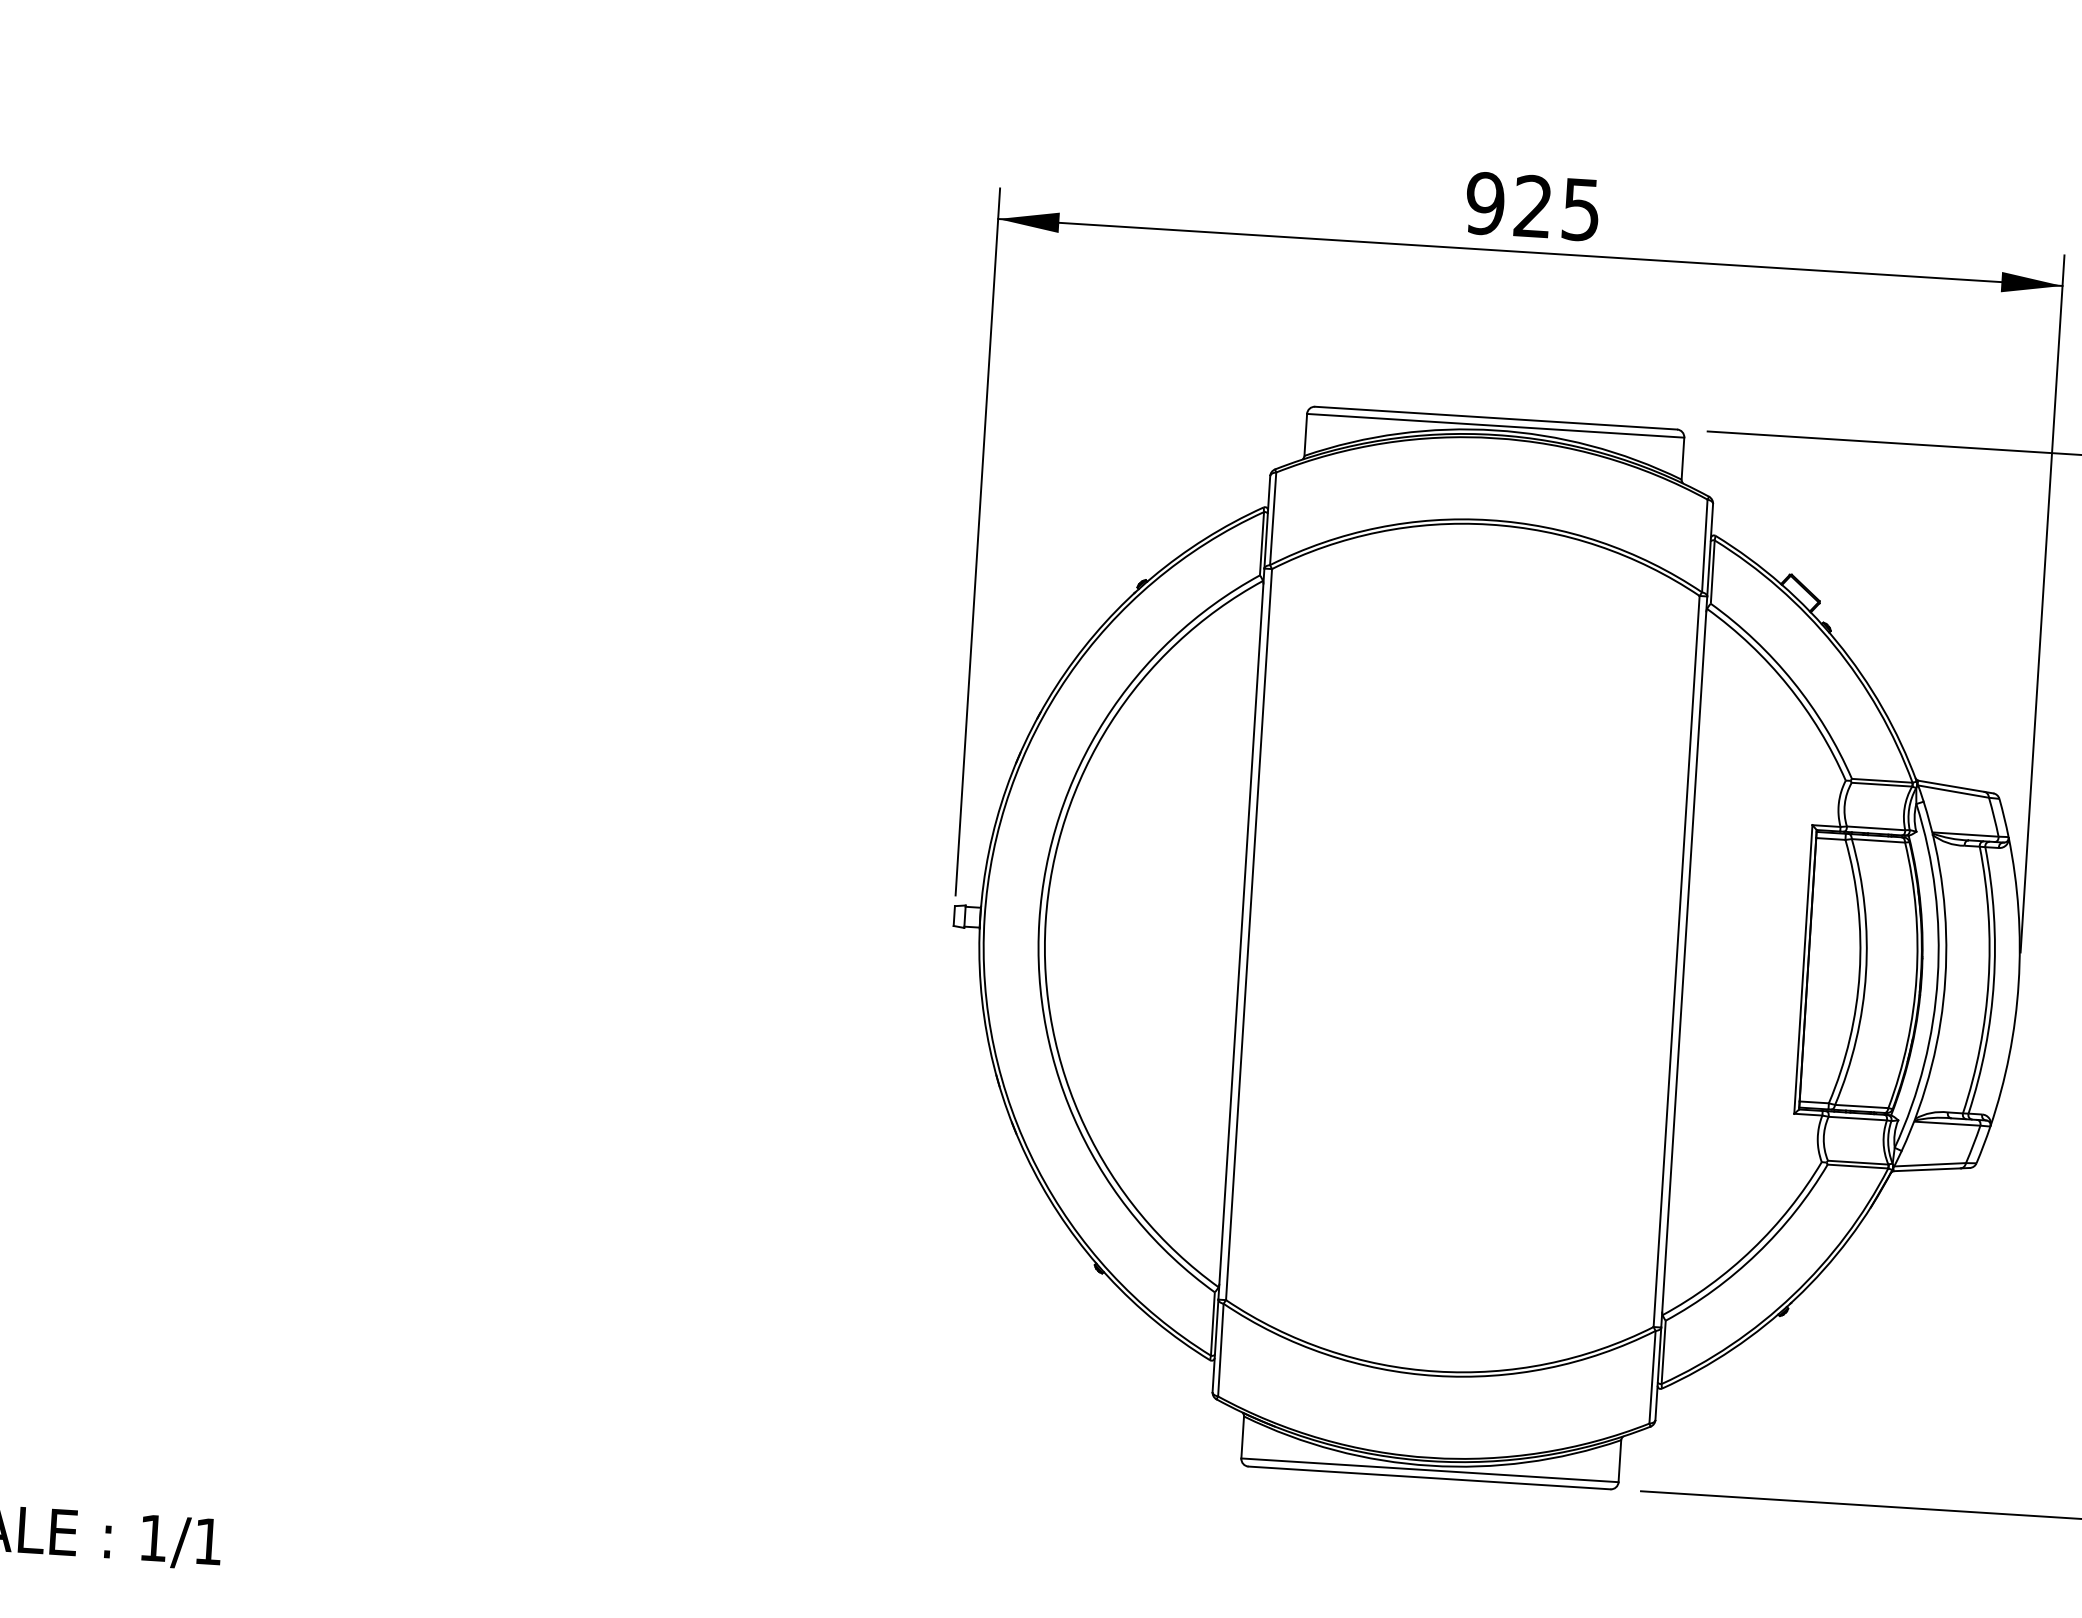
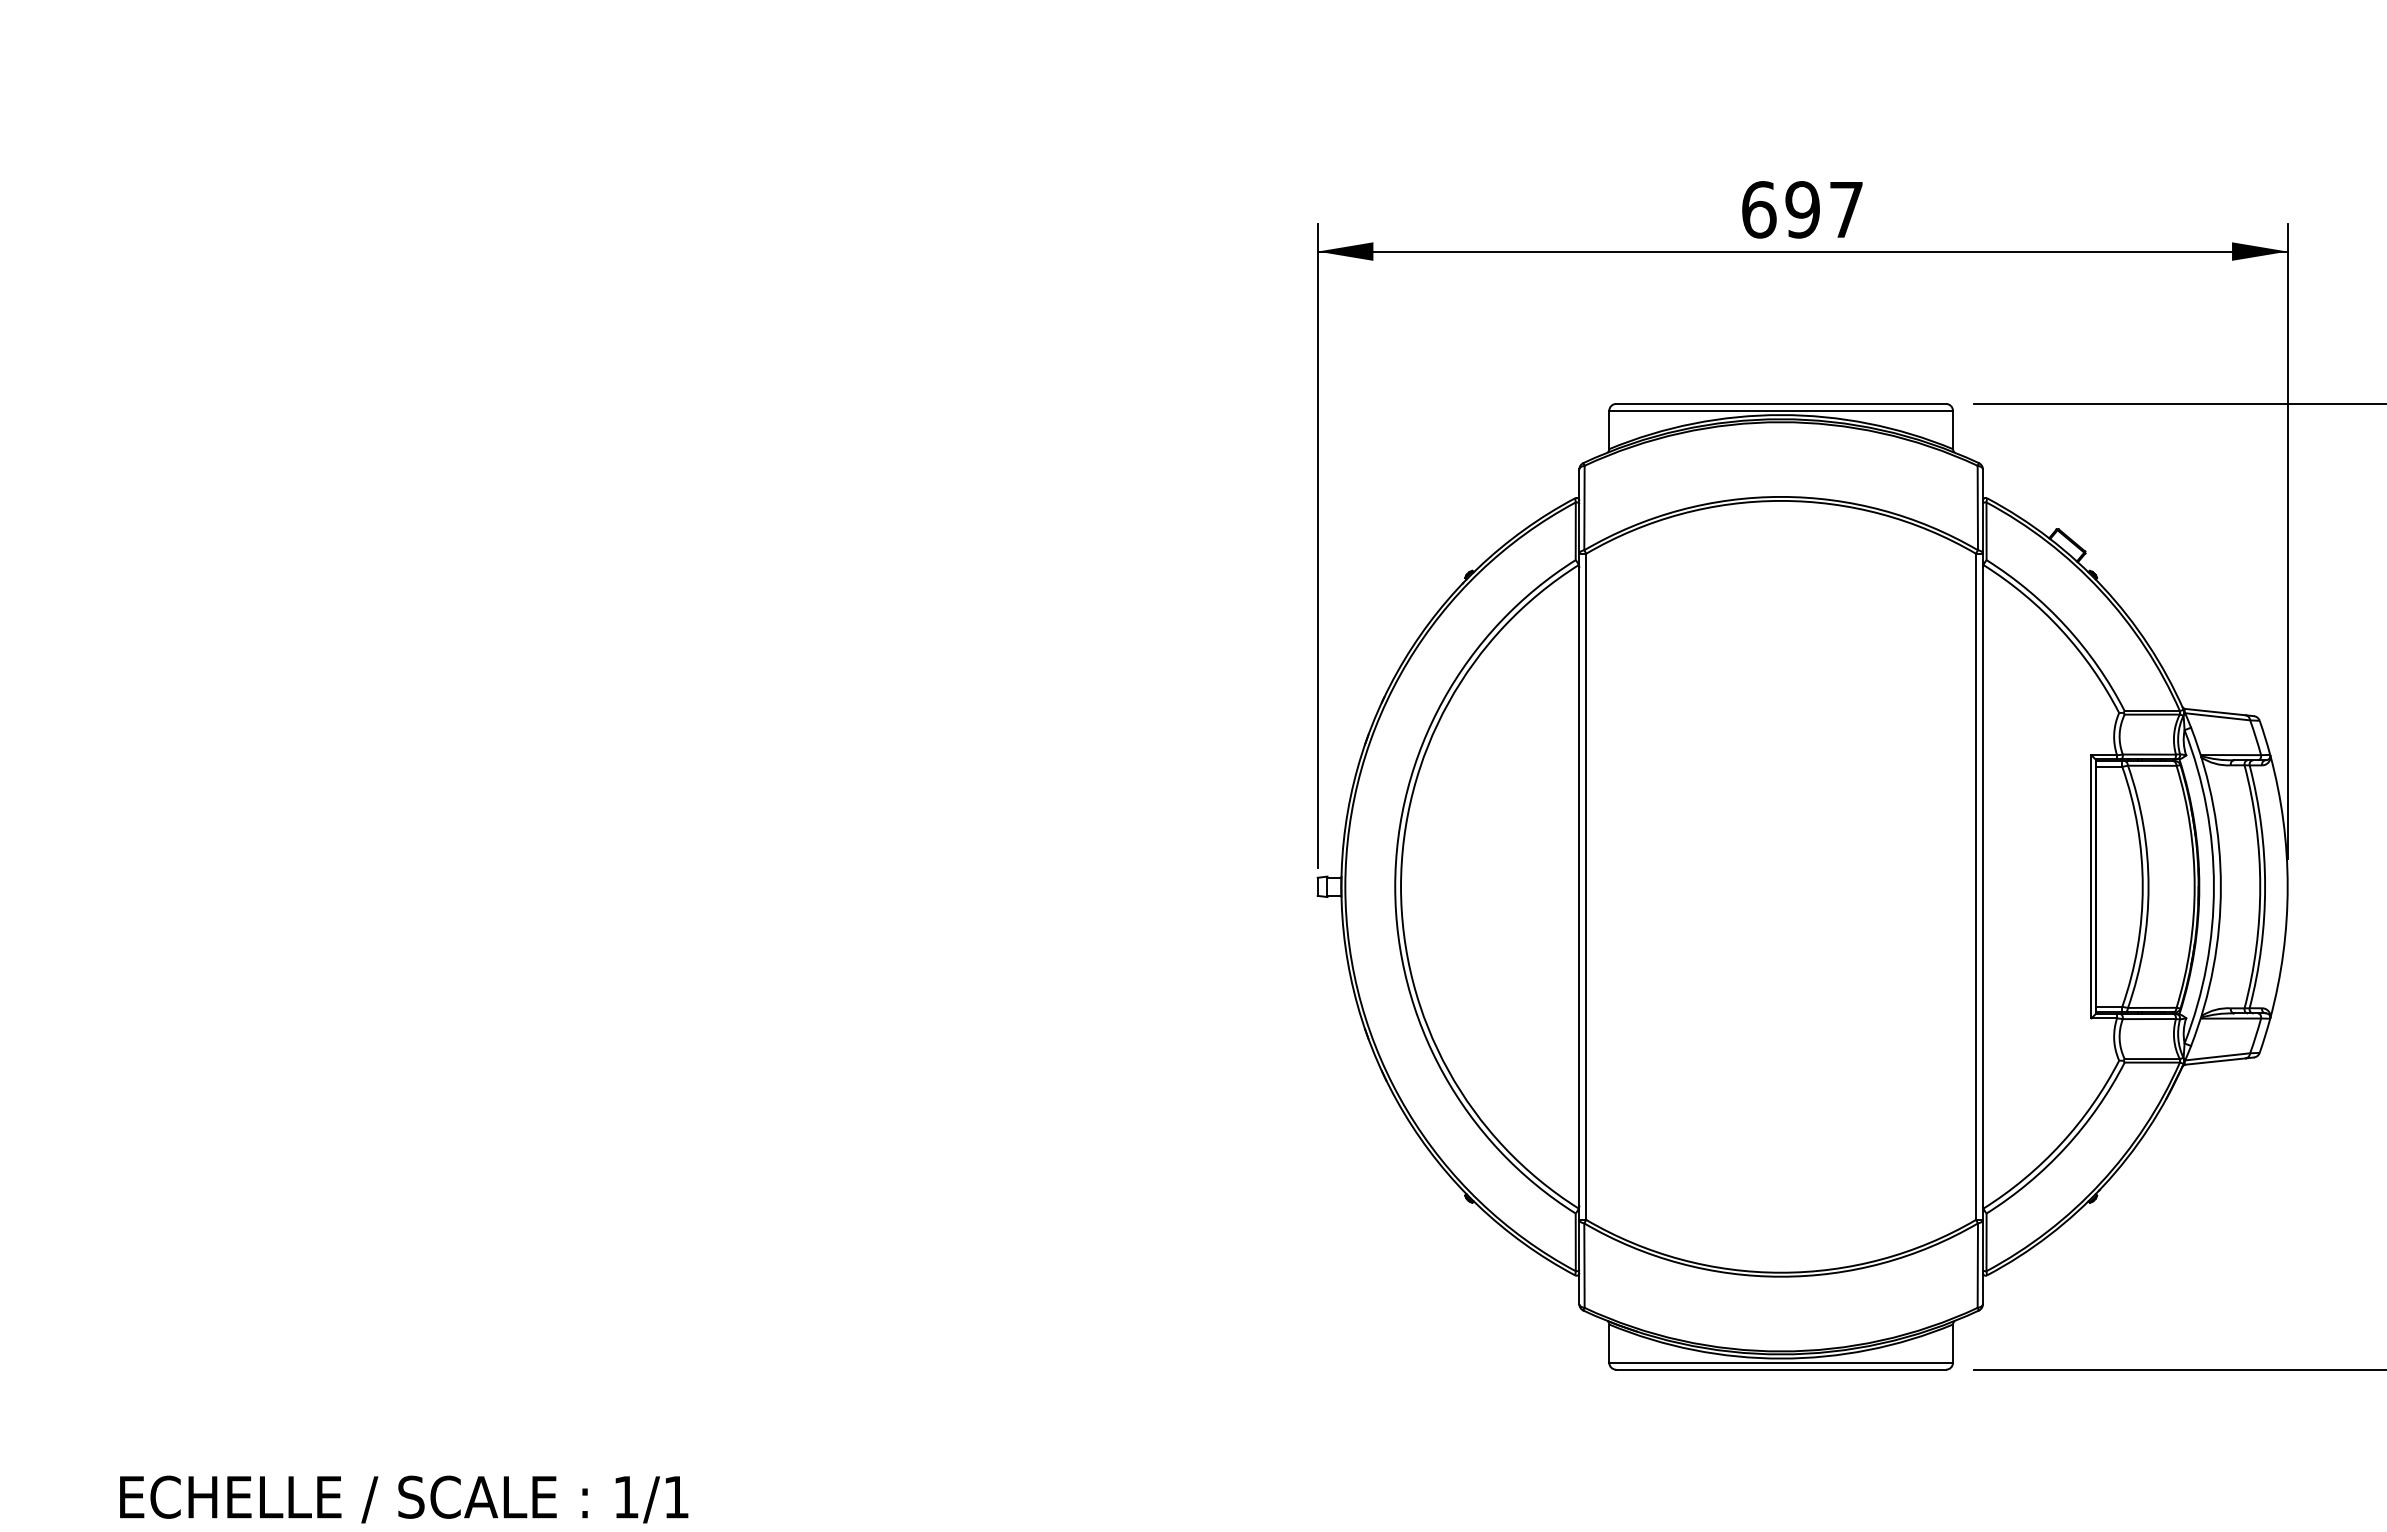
text: (1531, 206) -> (1801, 209), 925 -> 697

